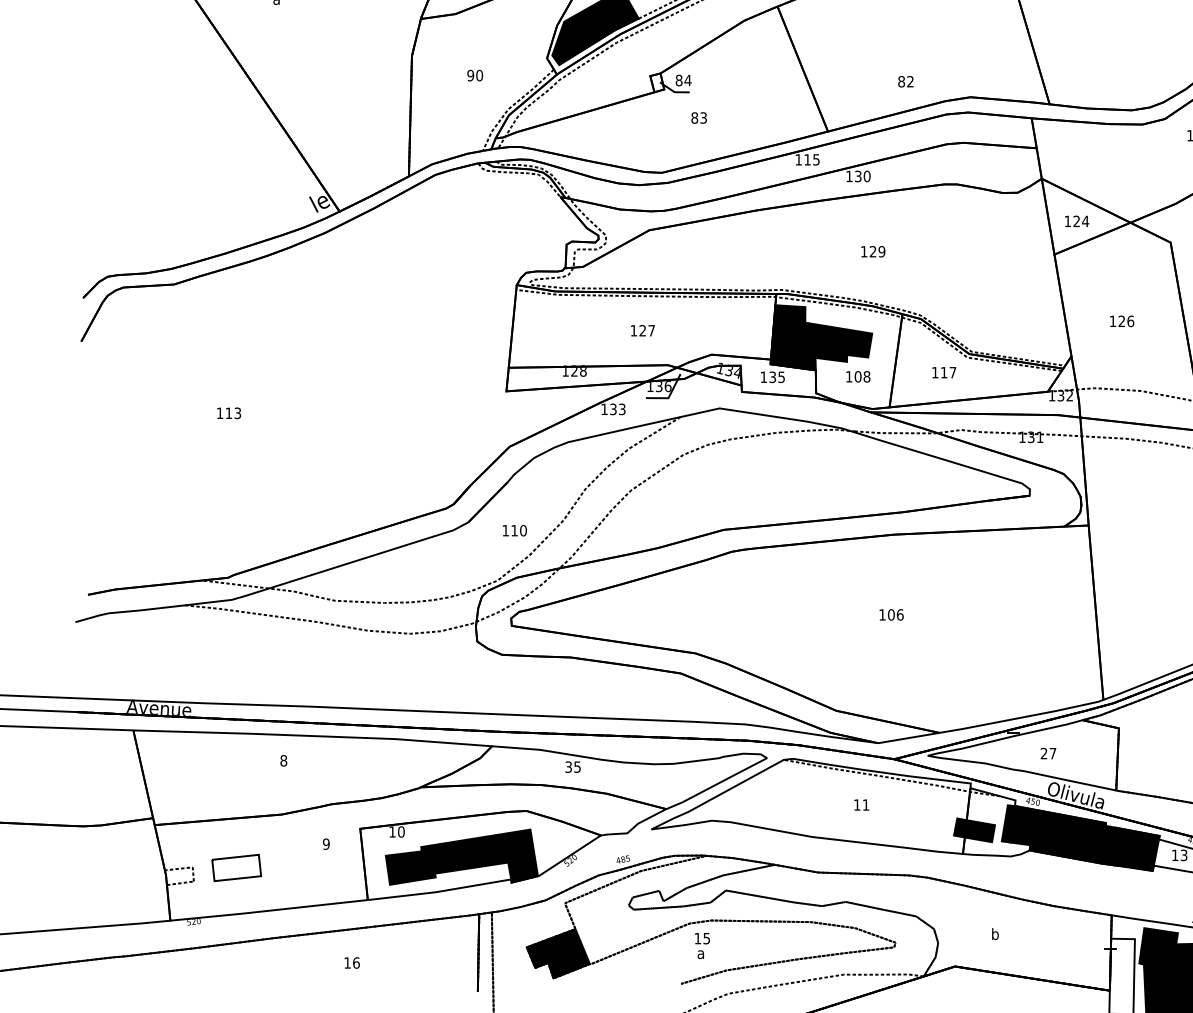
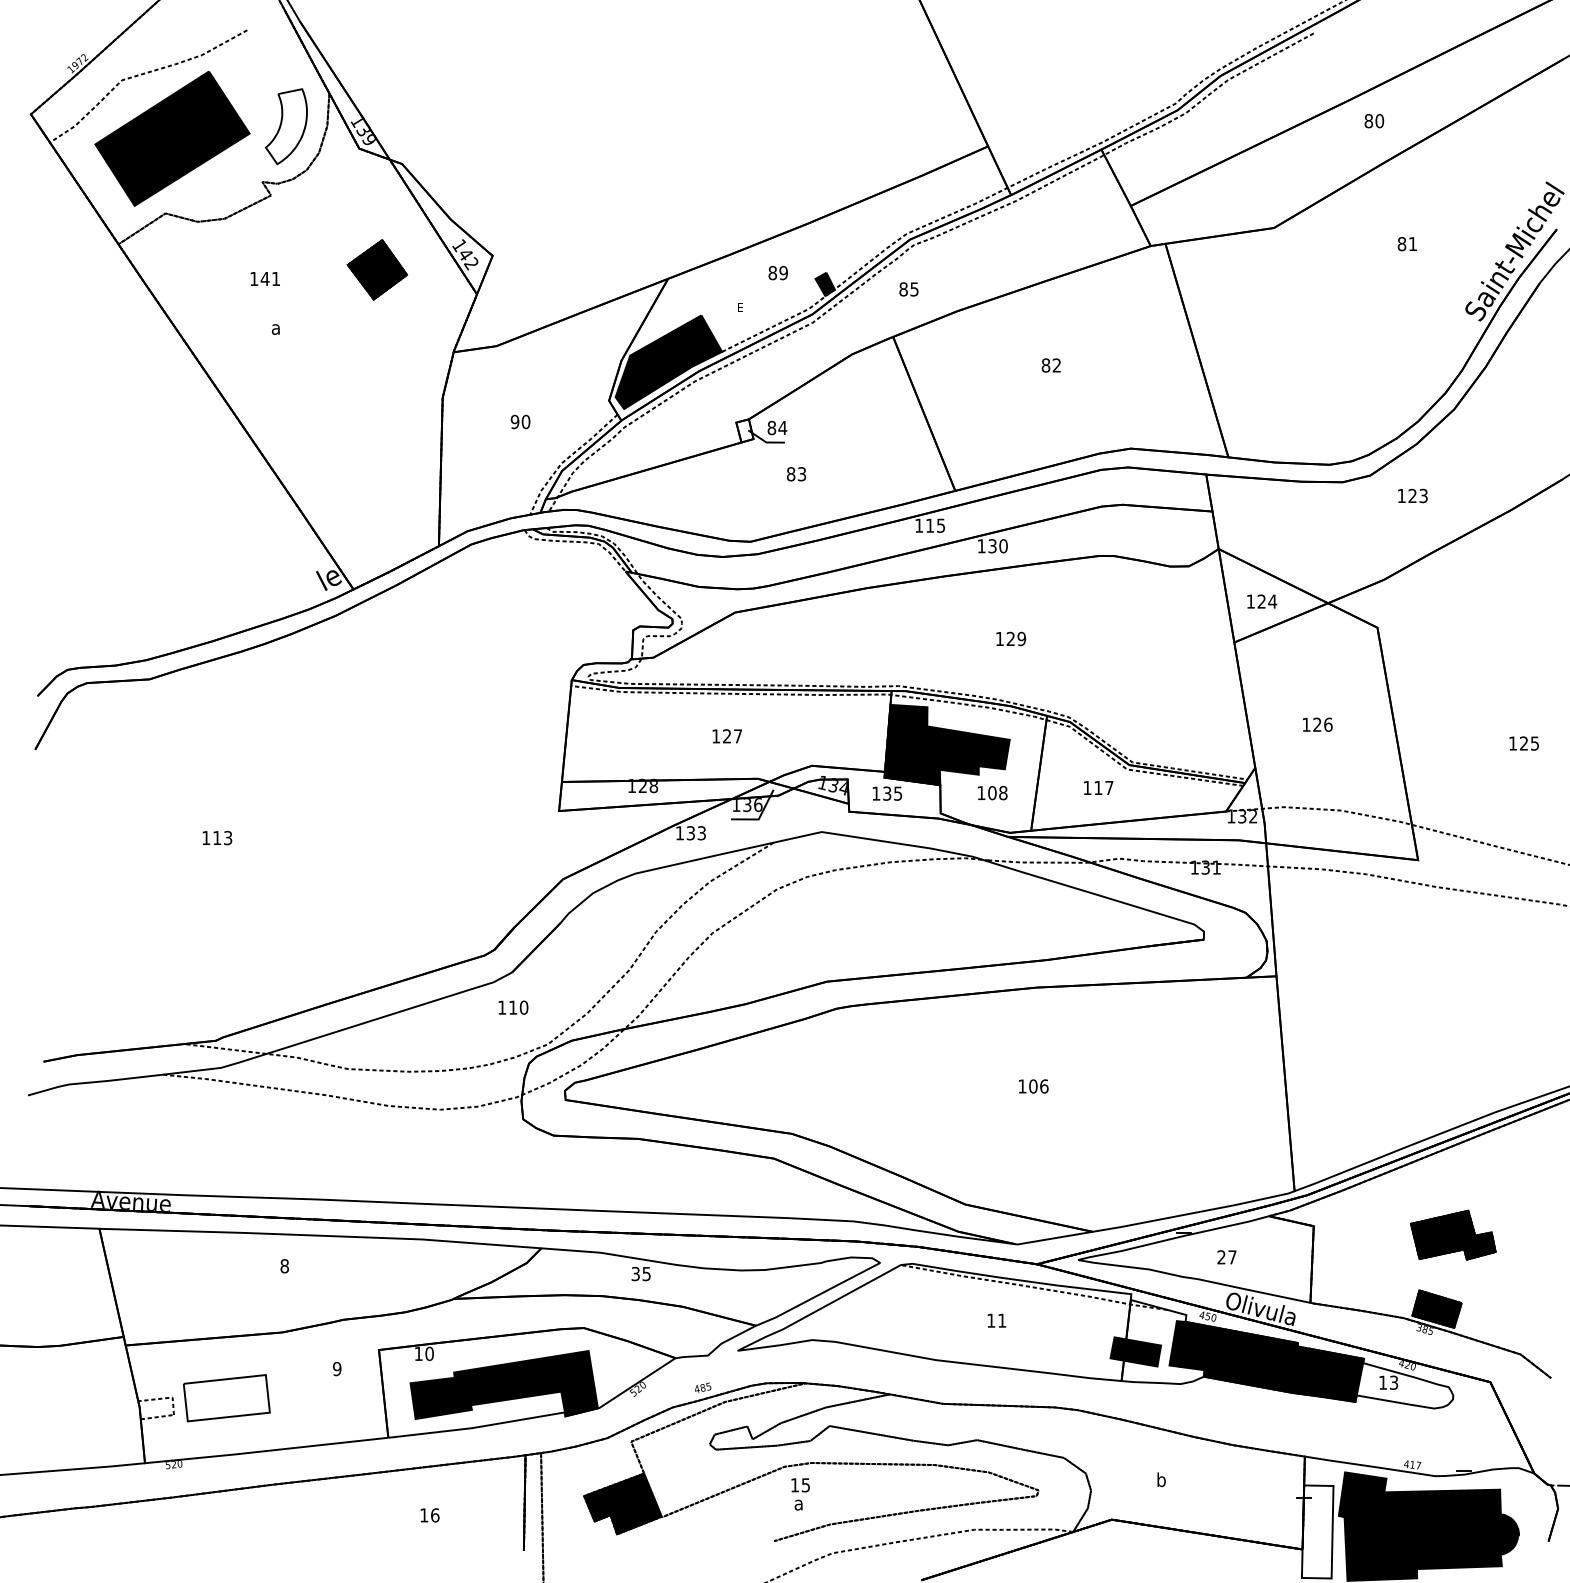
text: (905, 81) -> (1050, 365), moved
text: (514, 530) -> (513, 1007), moved
part: (236, 868) -> (226, 1398), size x1.43
text: (351, 963) -> (429, 1515), moved

